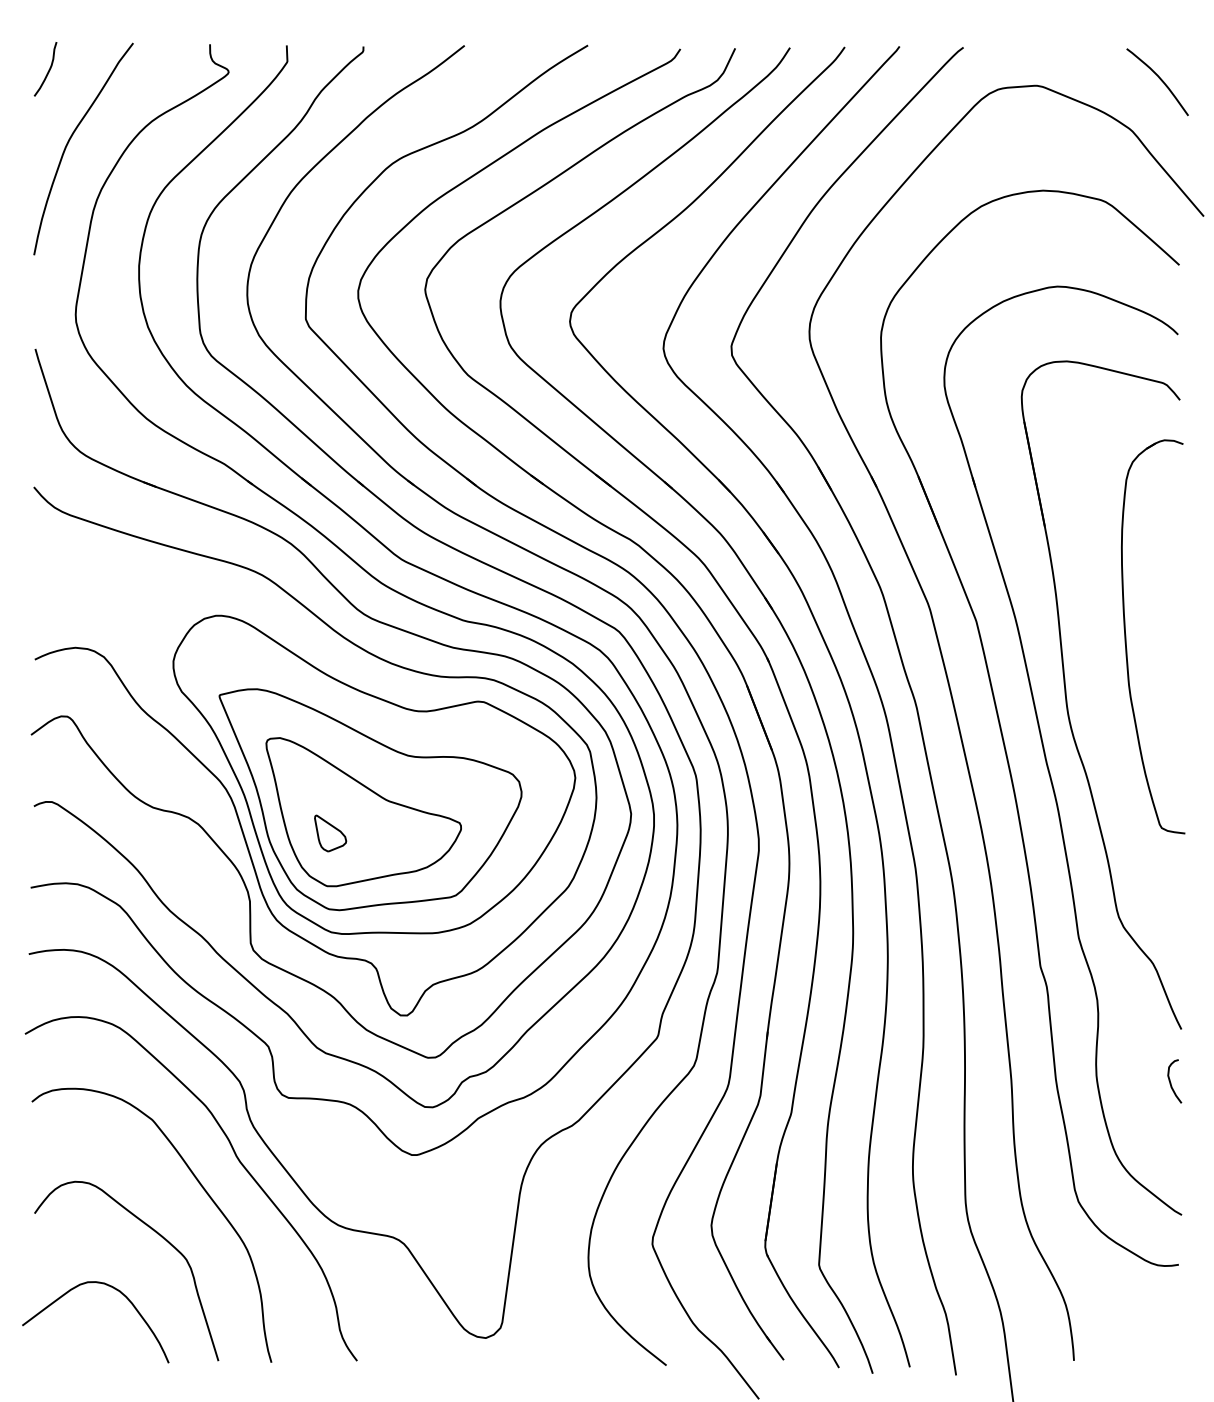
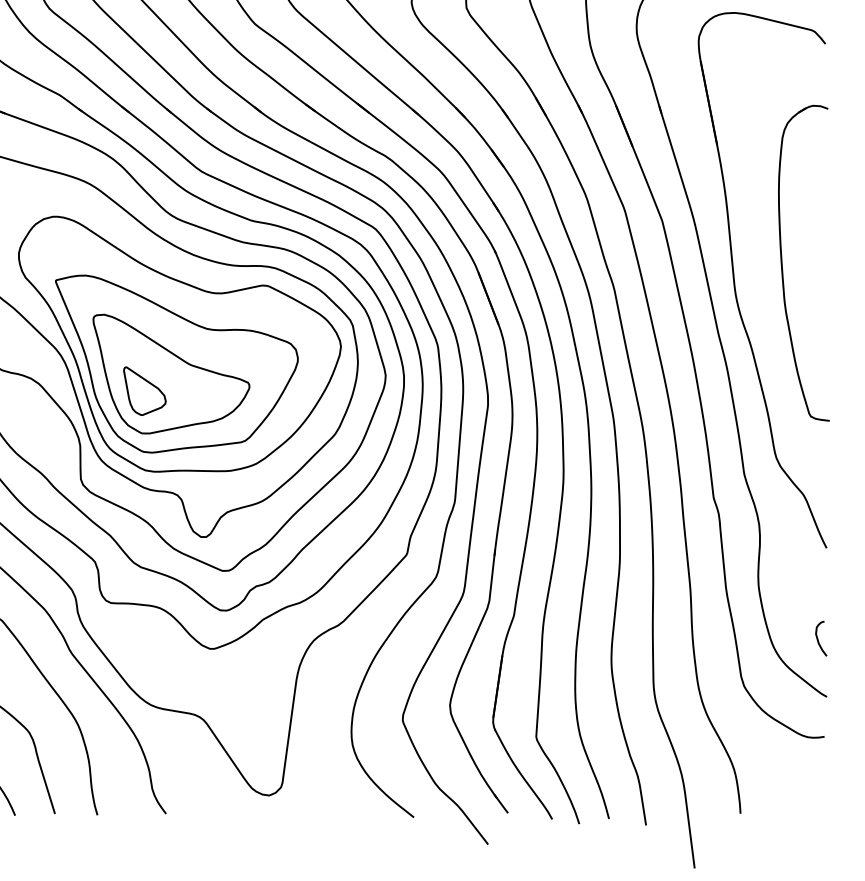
part: (1126, 636) -> (782, 263), moved
part: (330, 833) -> (144, 391), size x1.67
curve: (1171, 1082) -> (818, 639), moved

